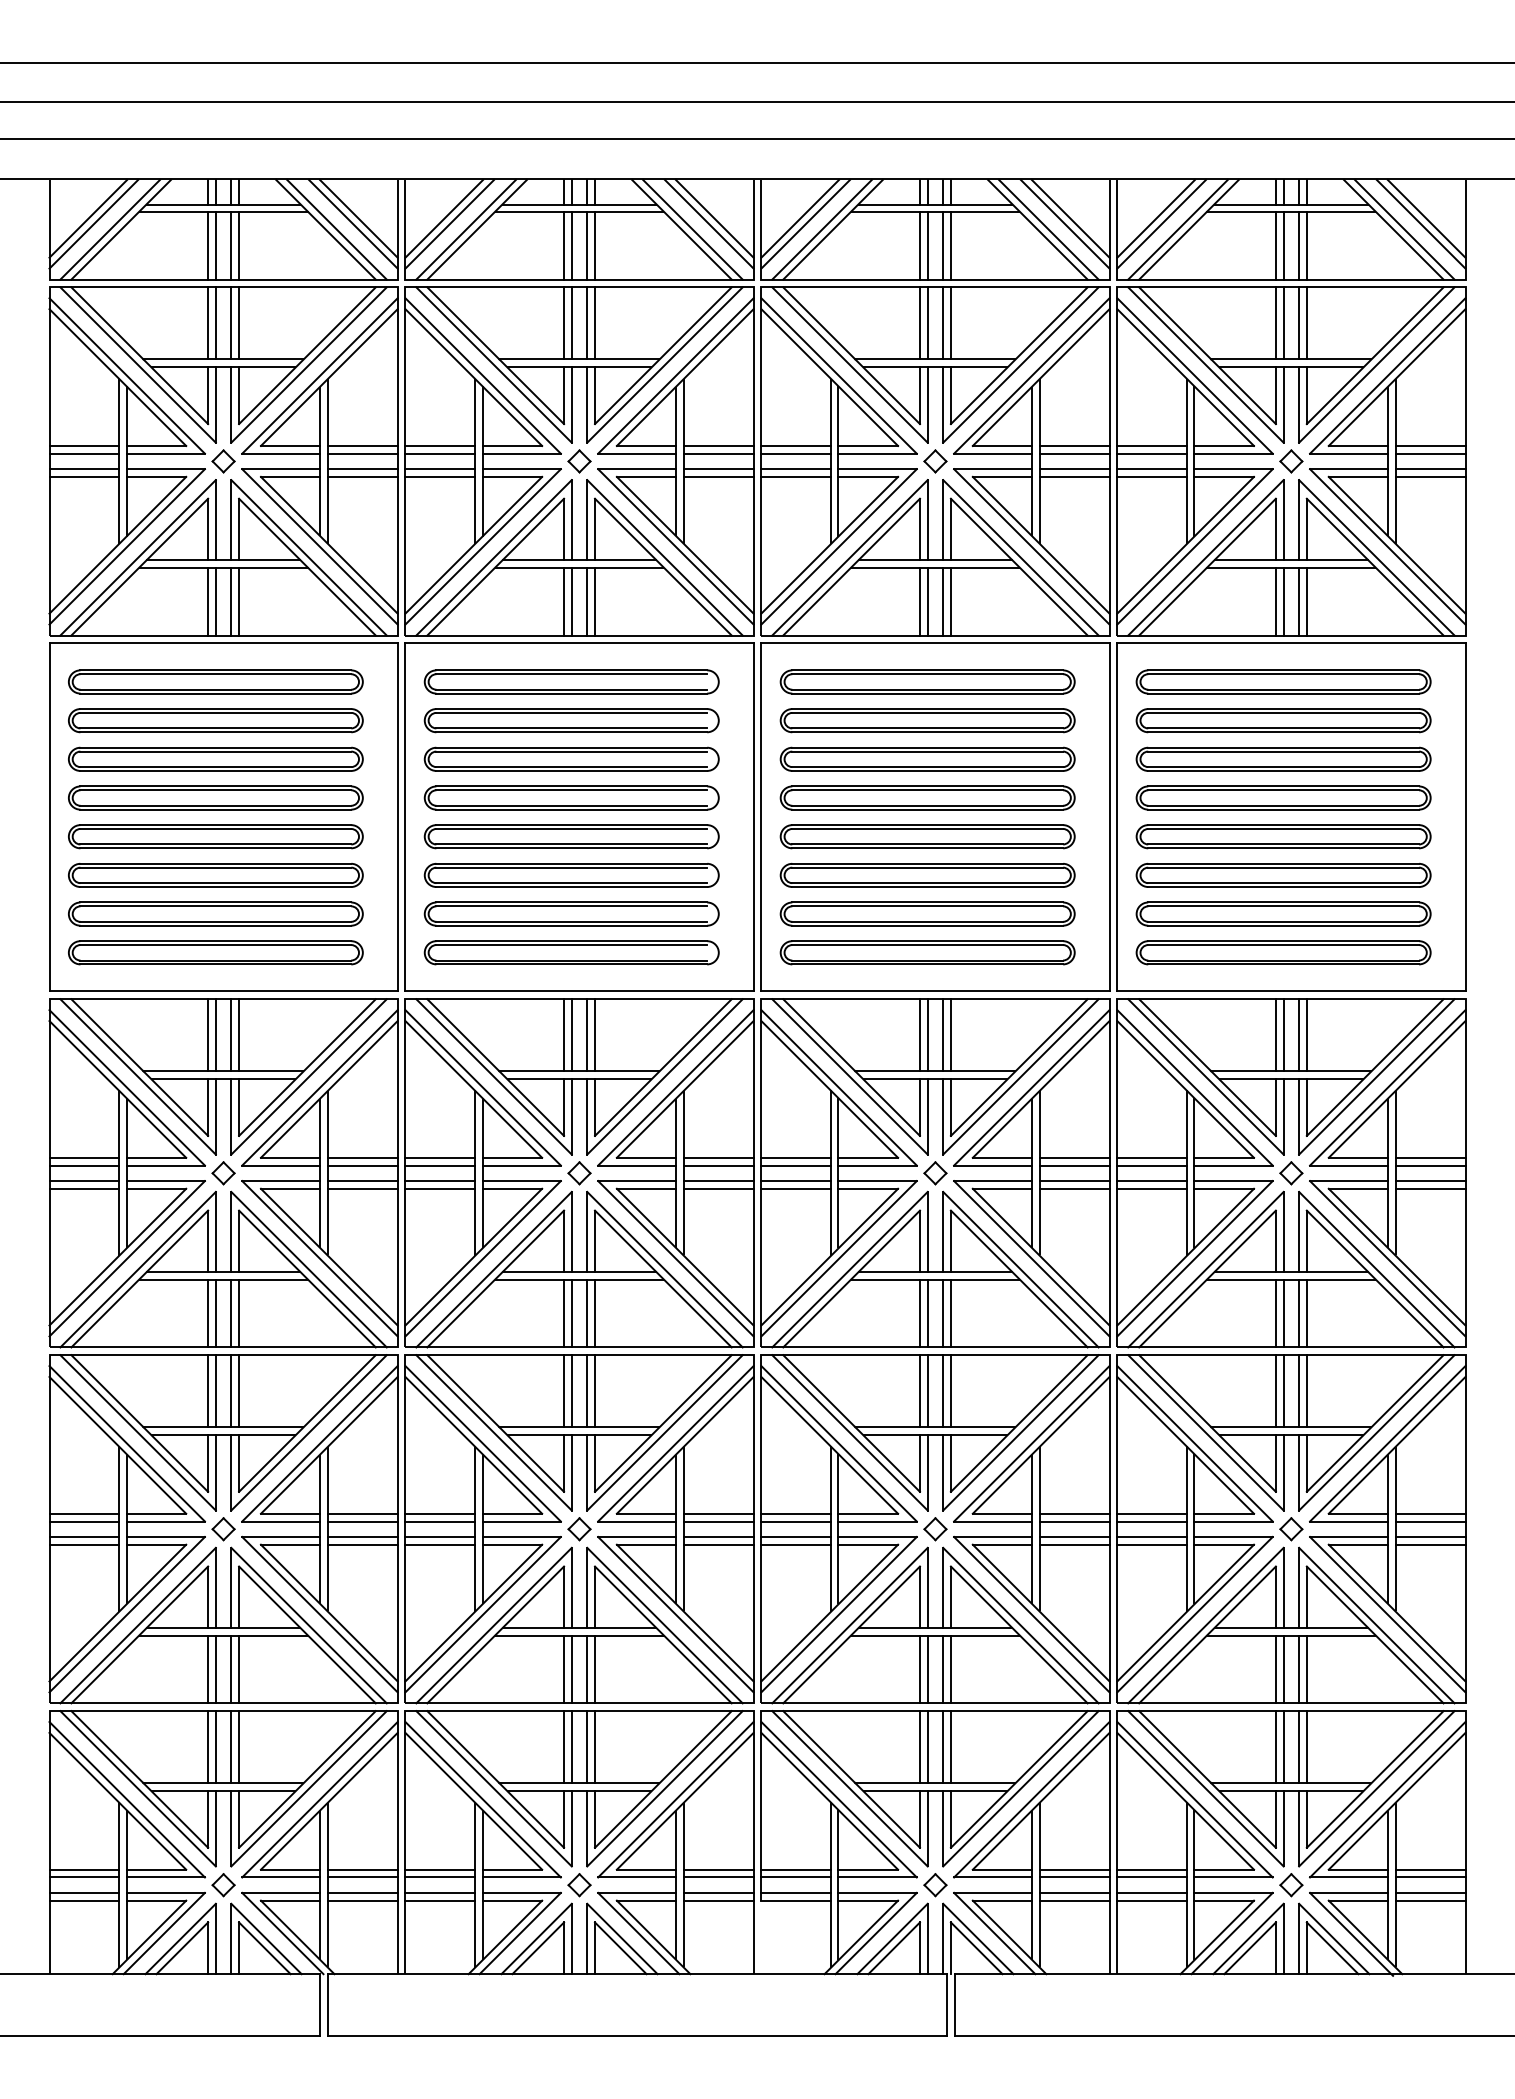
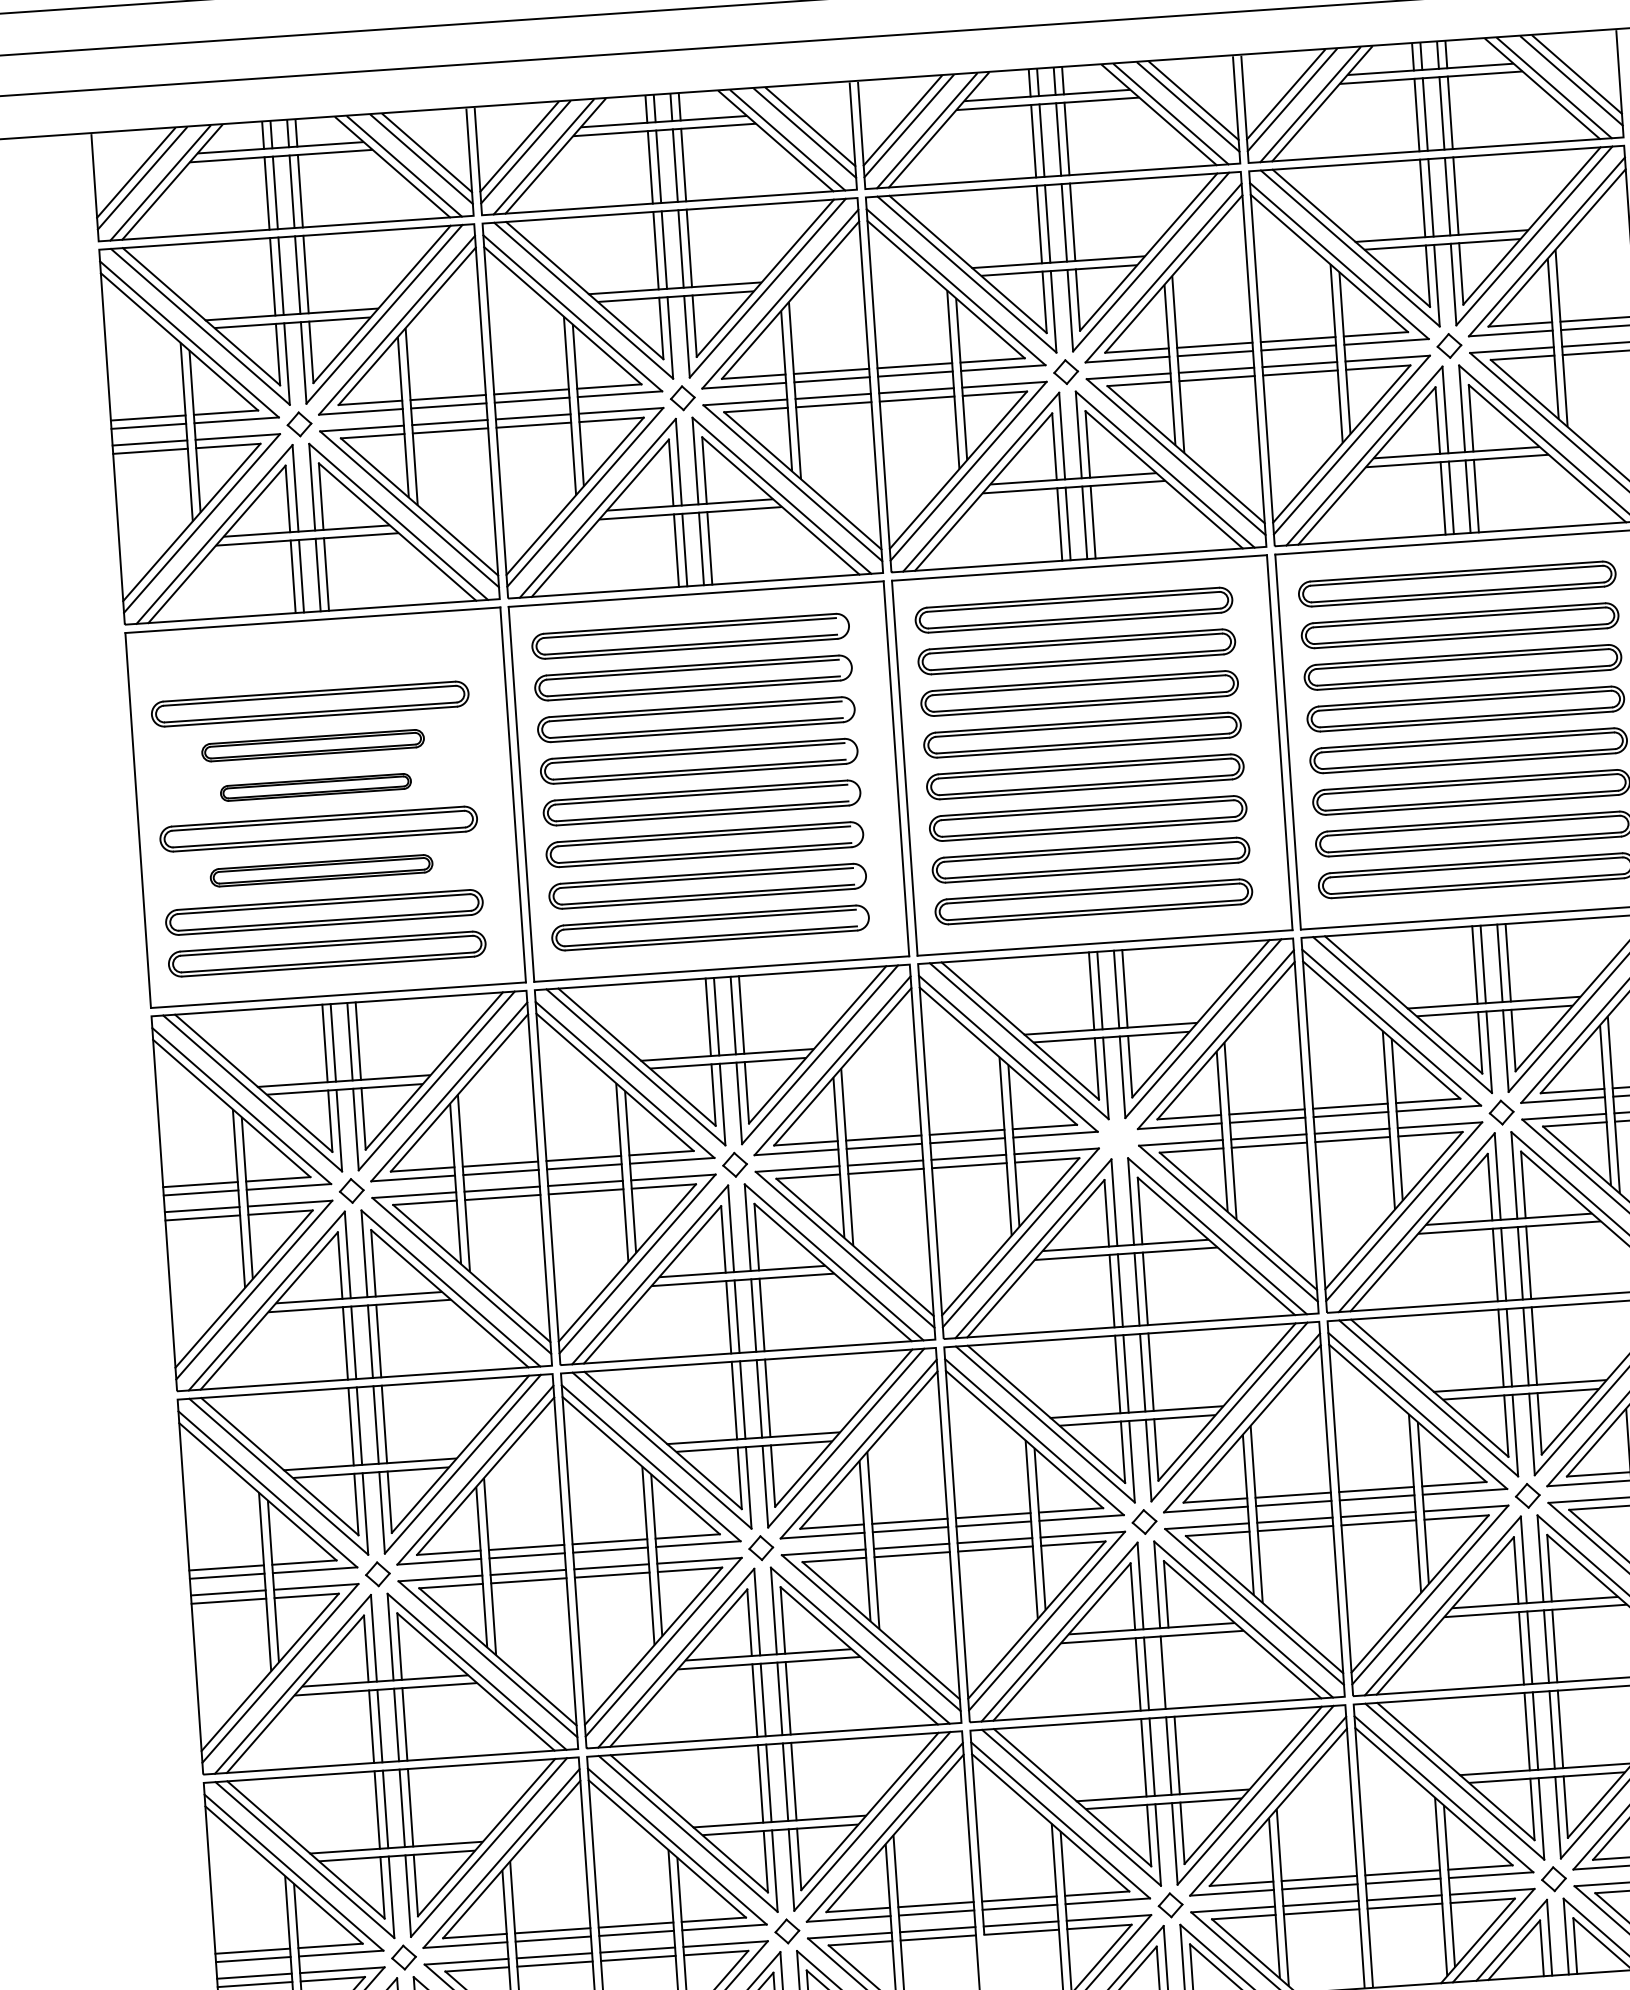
part: (215, 681) -> (306, 661), removed
part: (215, 758) -> (312, 744), size x0.7
part: (215, 797) -> (315, 786), size x0.6
part: (215, 875) -> (321, 870), size x0.7
part: (935, 1173) -> (1118, 1138), removed
line: (950, 1669) -> (1171, 1672), removed

